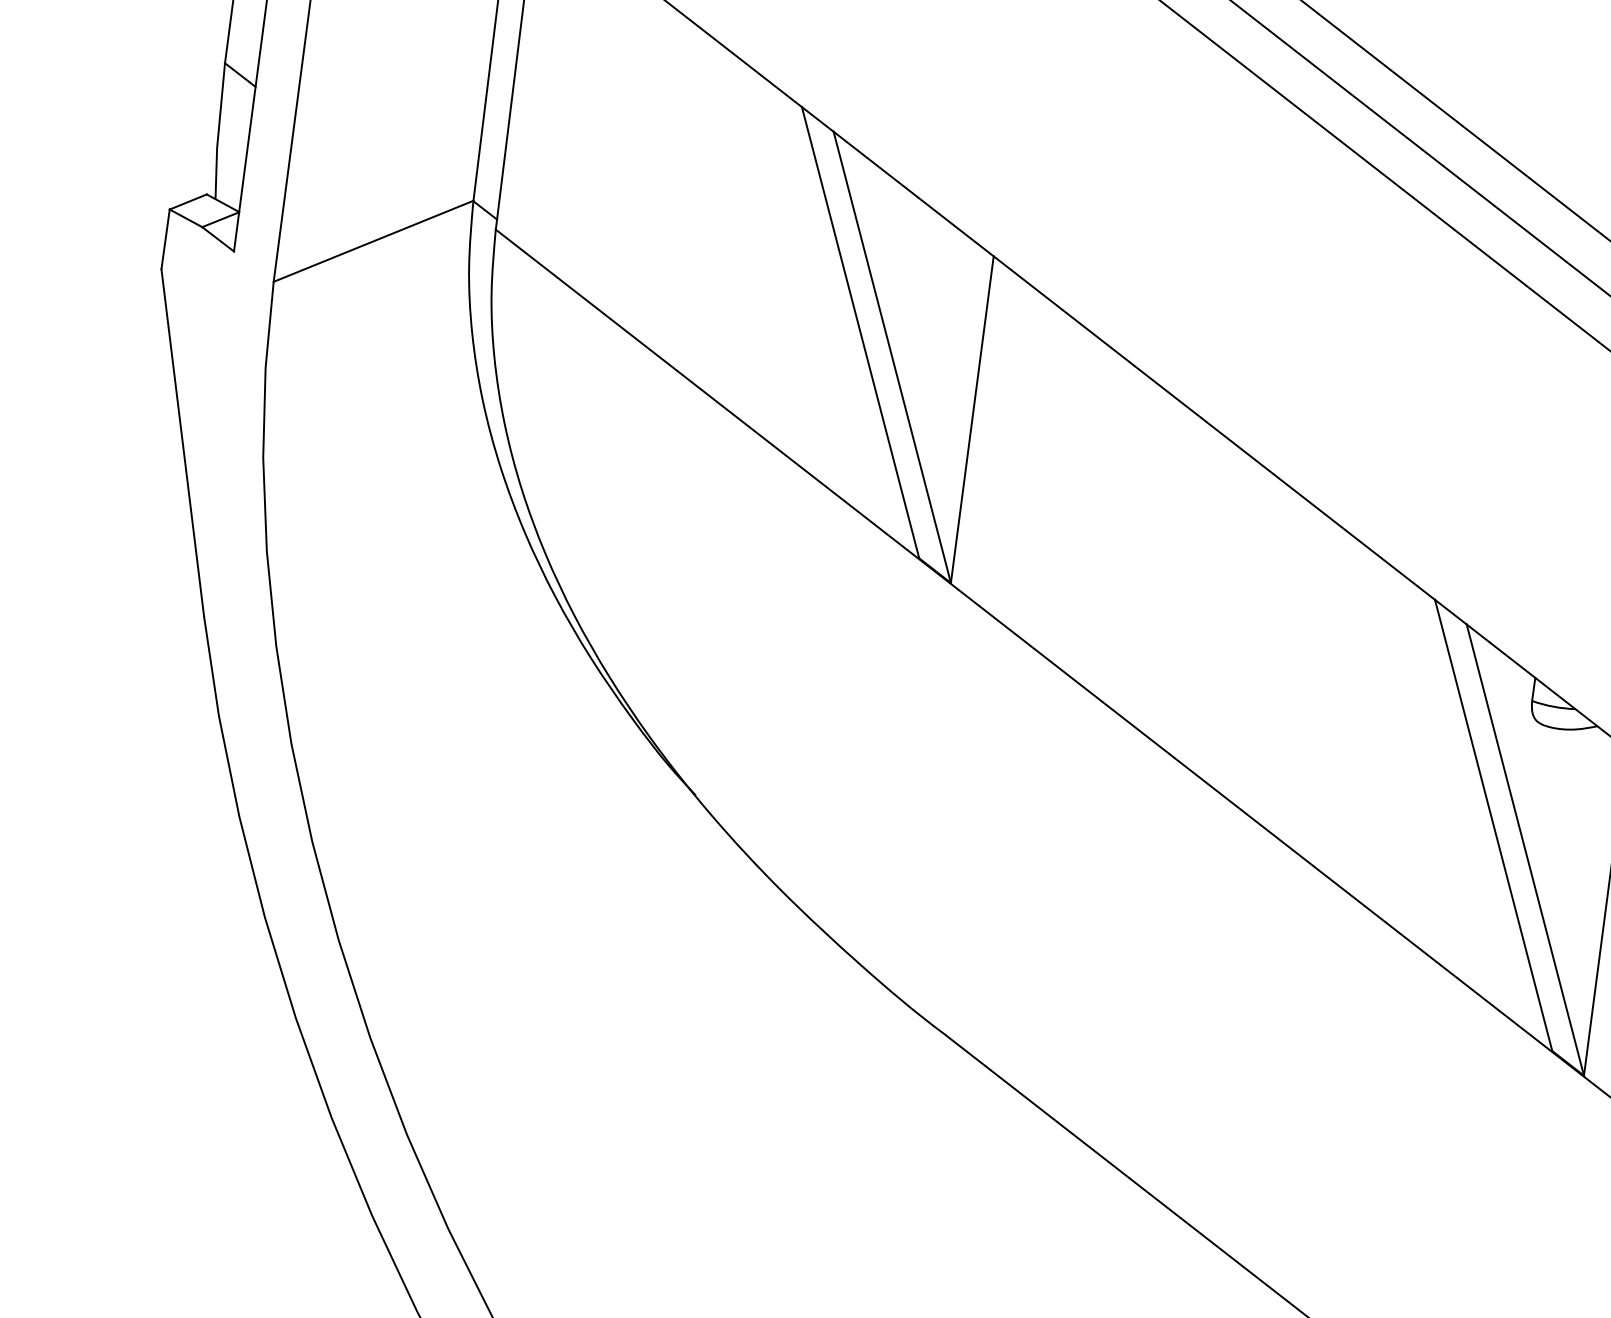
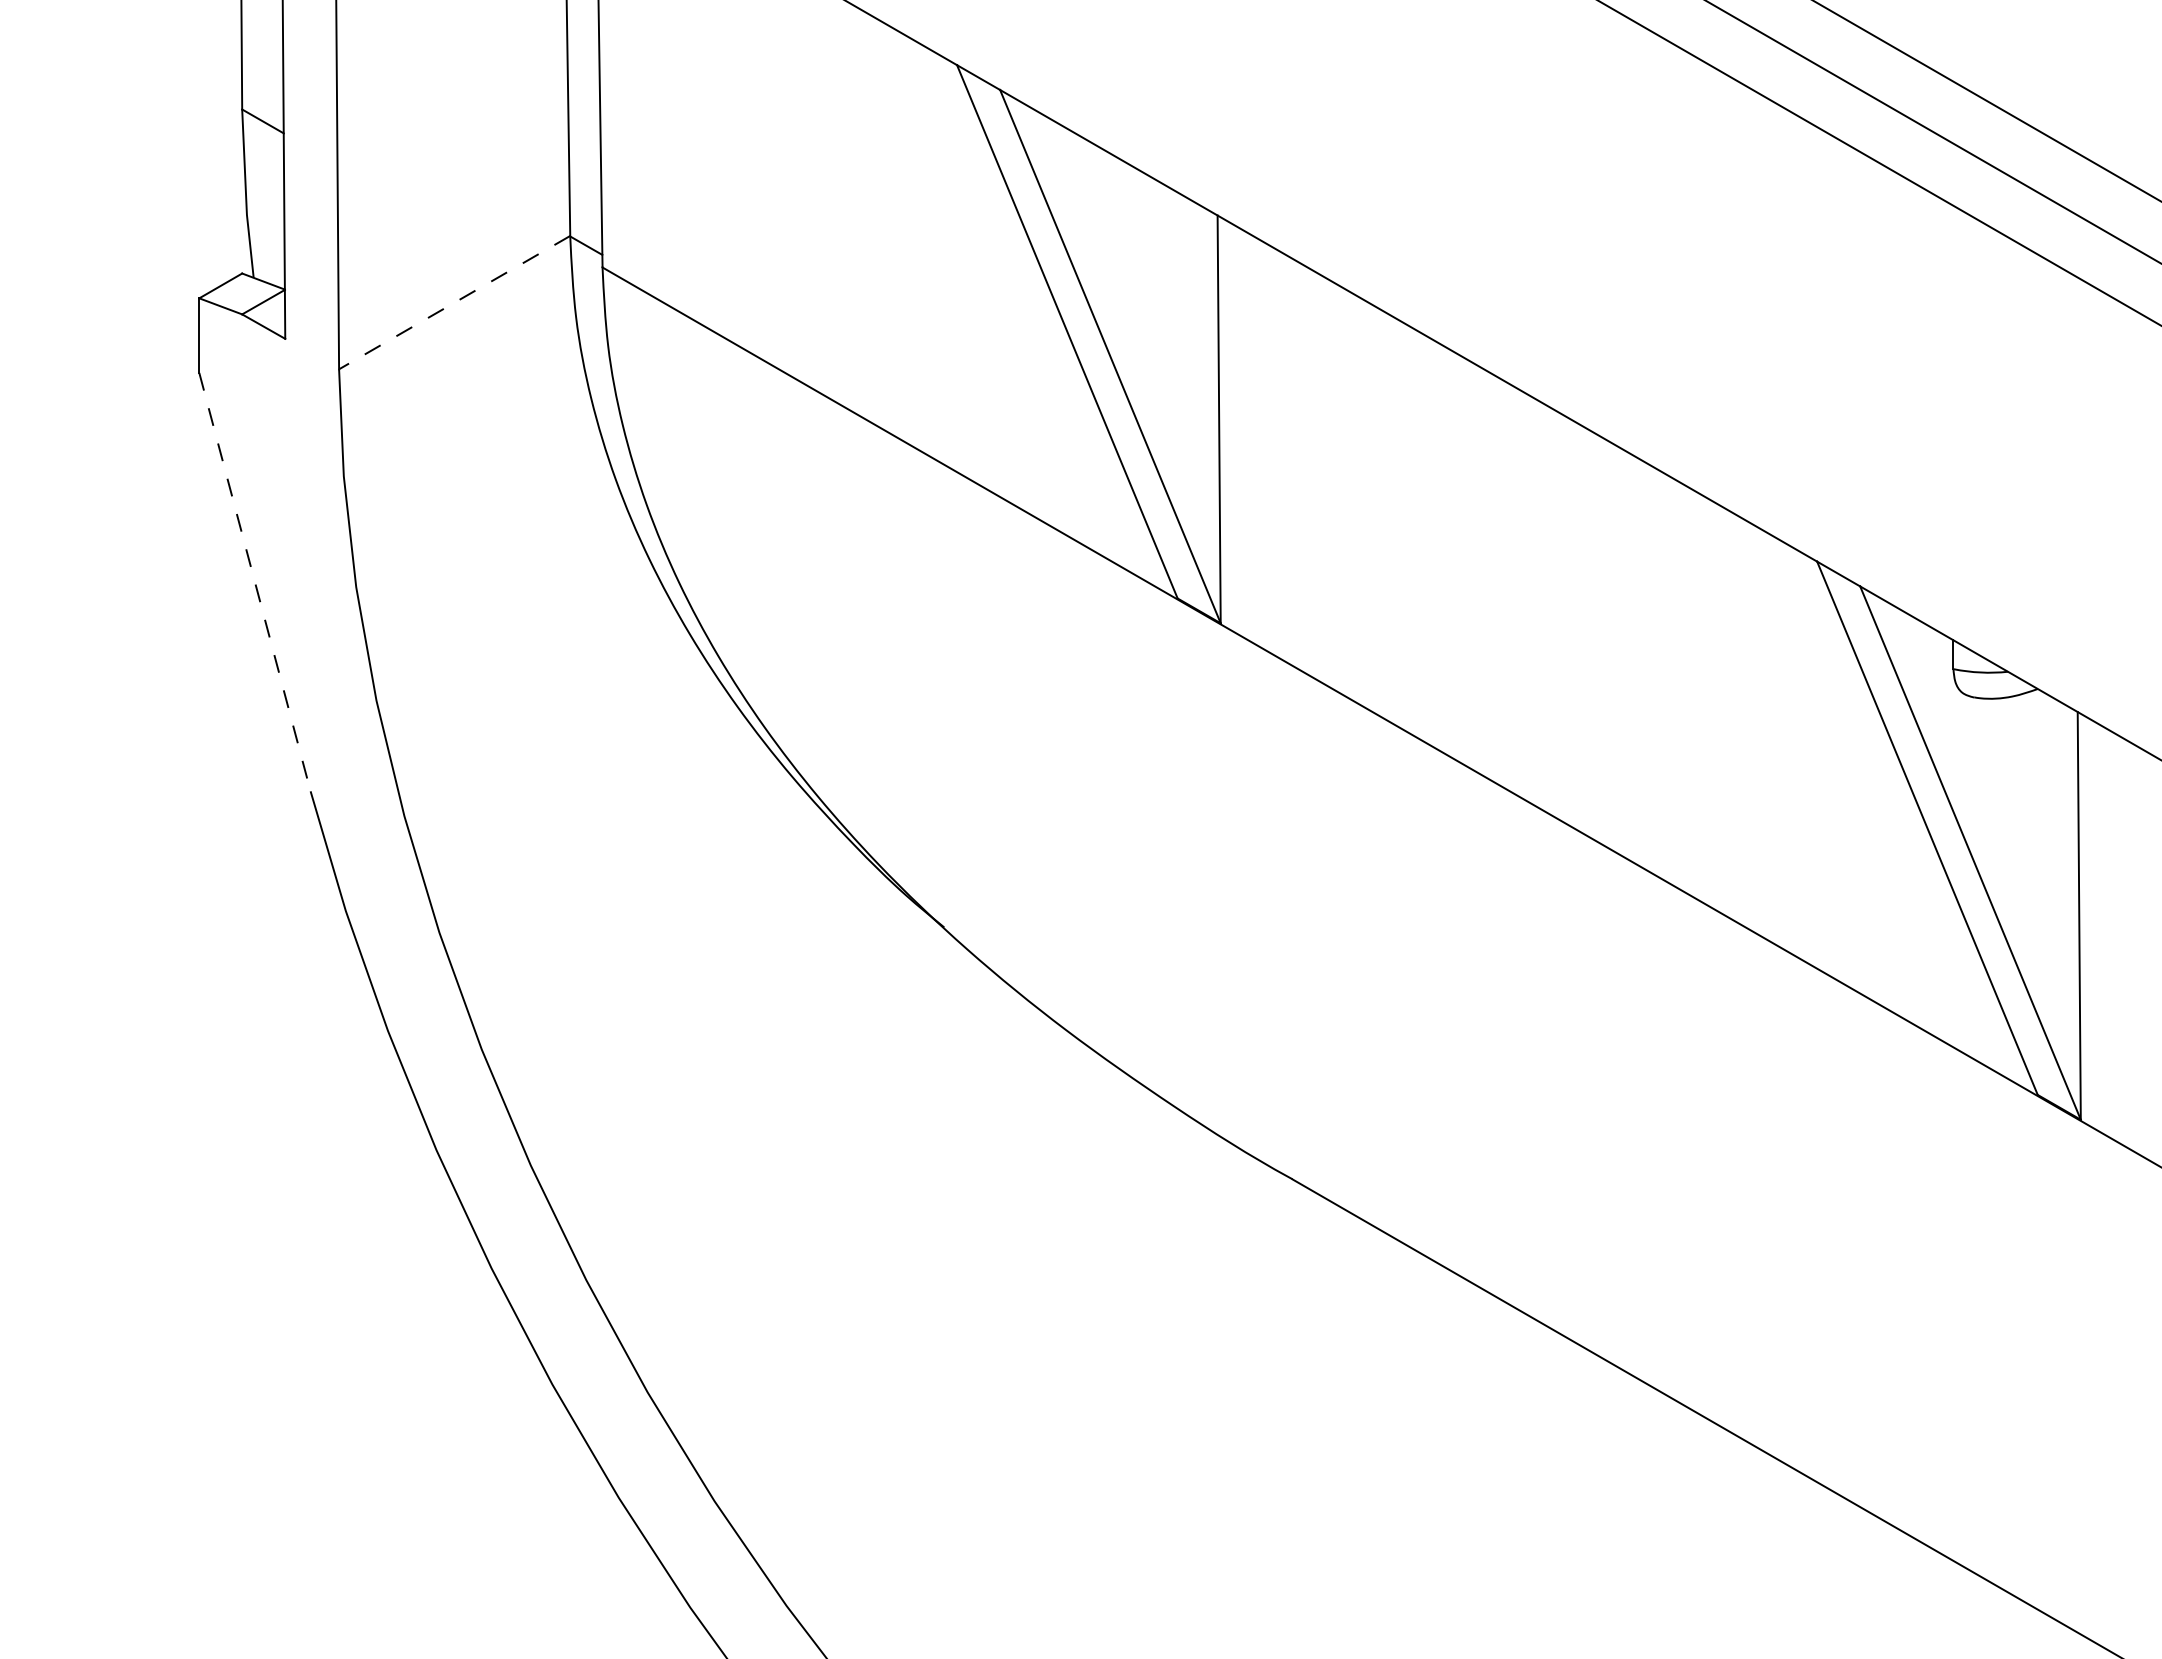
line: (373, 241) -> (454, 302), solid -> dashed
line: (183, 443) -> (255, 582), solid -> dashed

